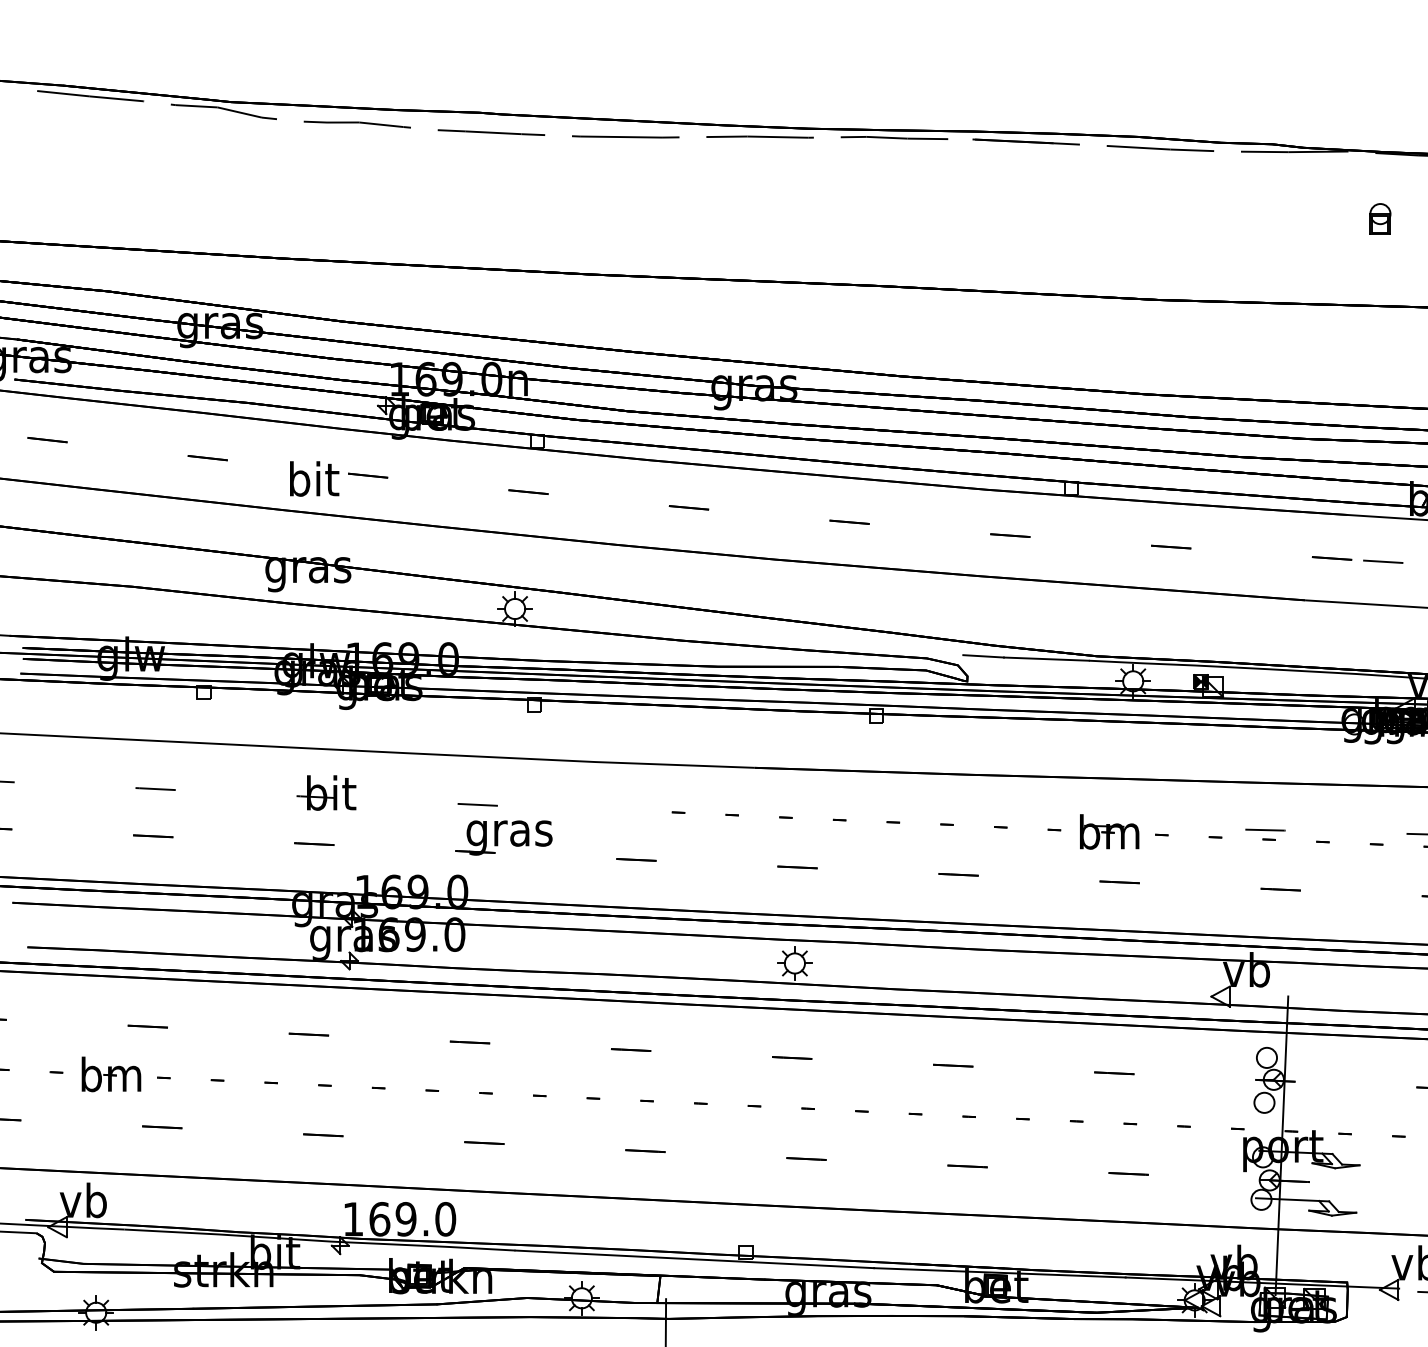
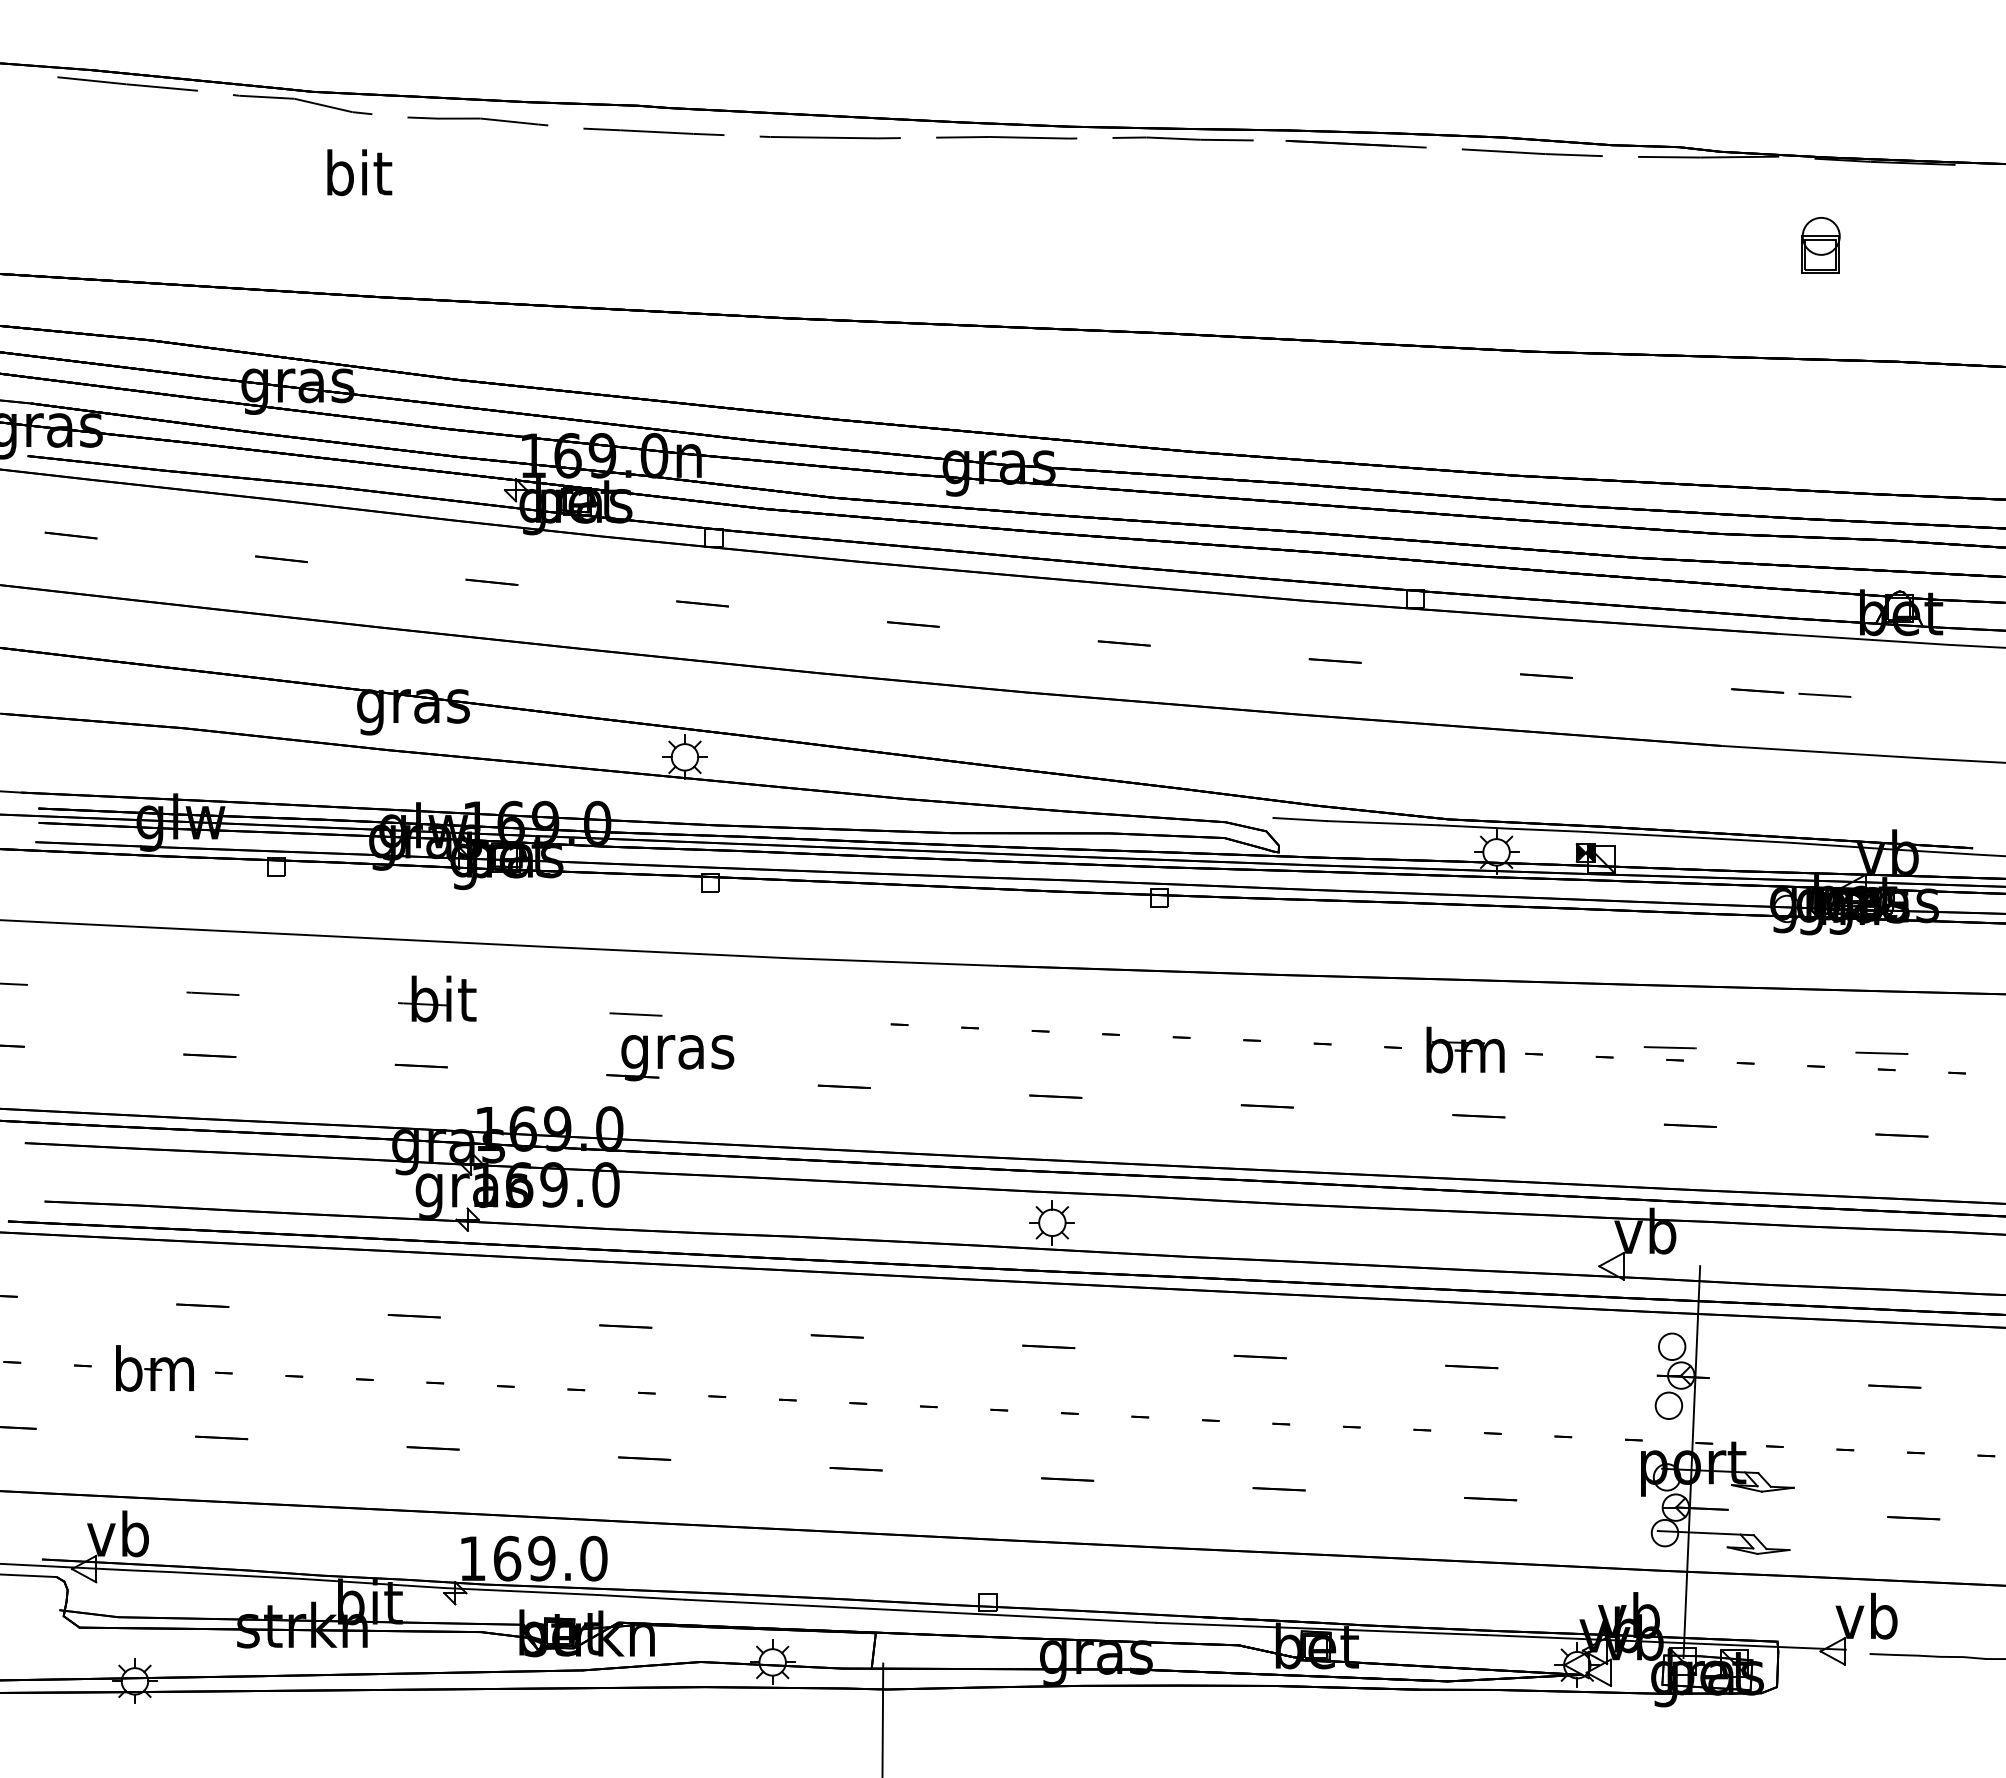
part: (1379, 218) -> (1820, 244), size x1.4
text: (314, 478) -> (359, 172), moved

